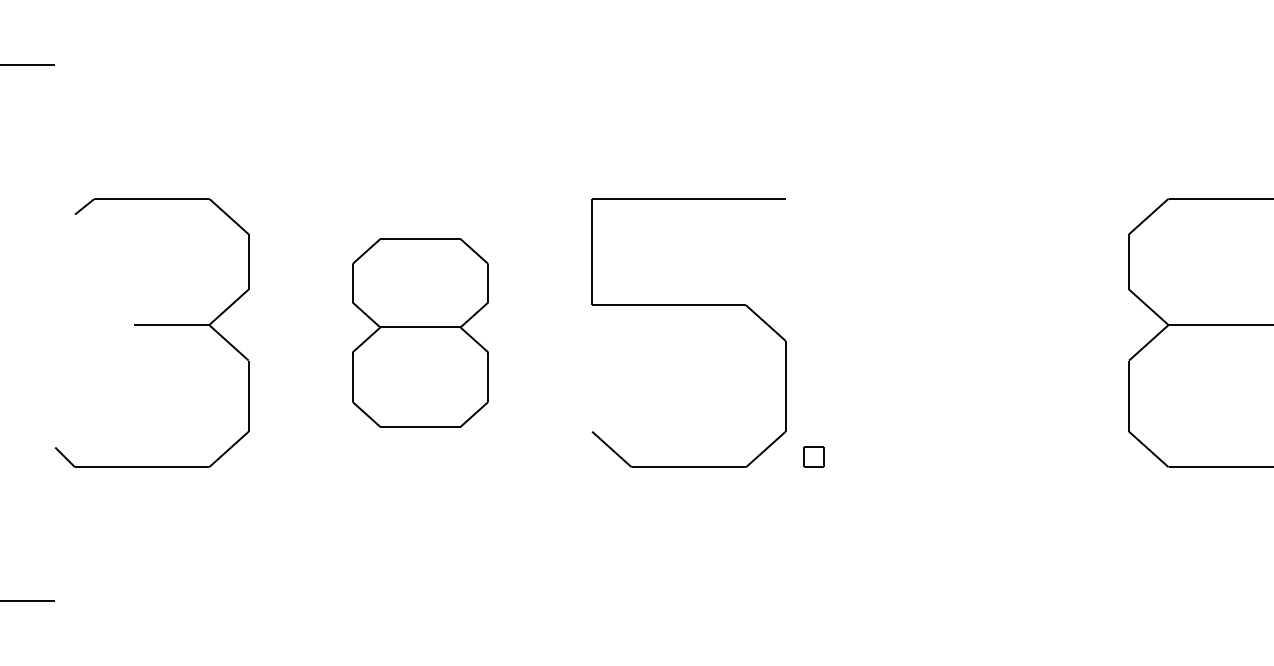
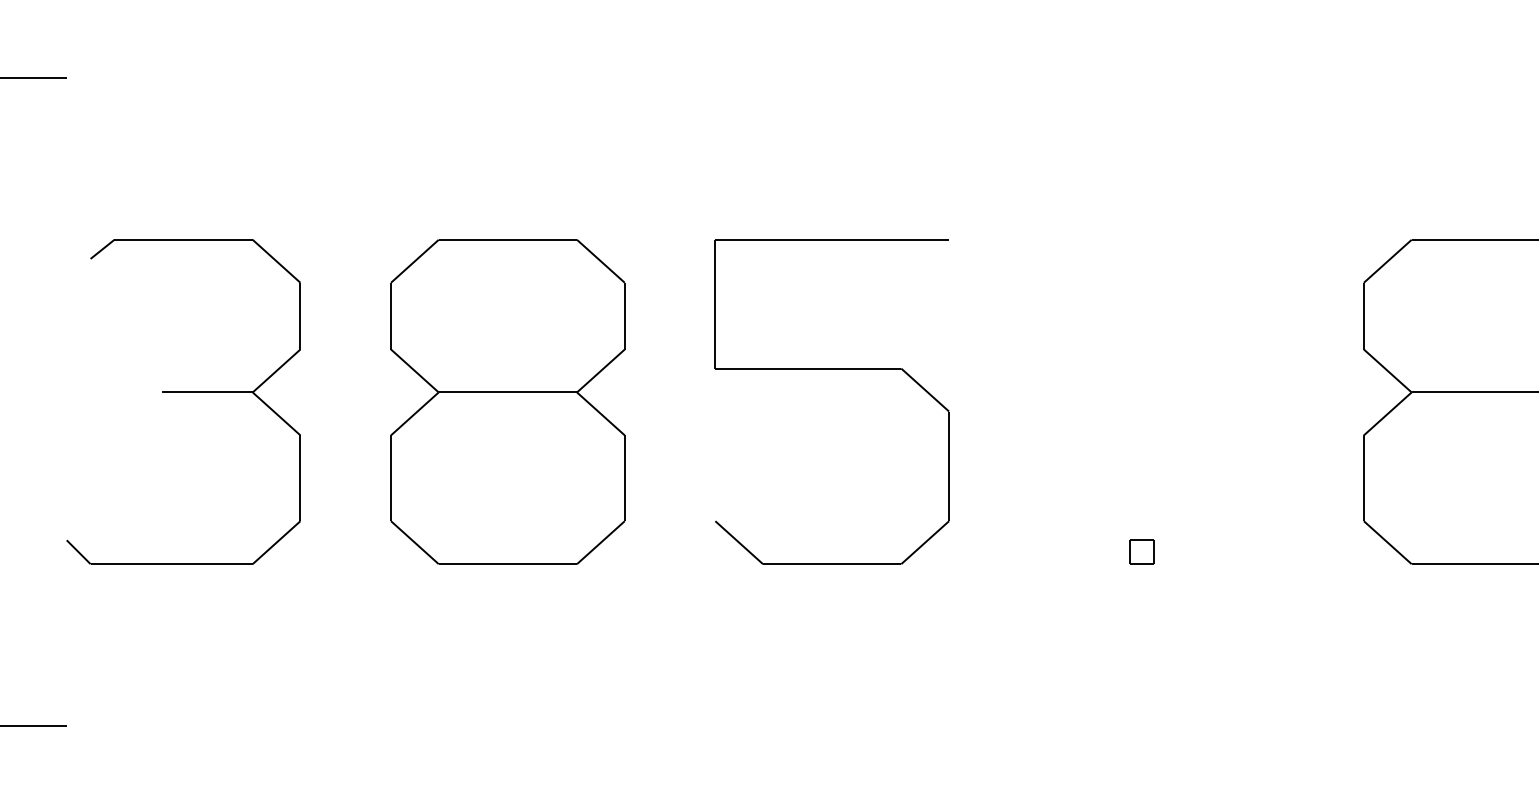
part: (420, 332) -> (507, 401), size x1.43
part: (813, 456) -> (1141, 551), moved

